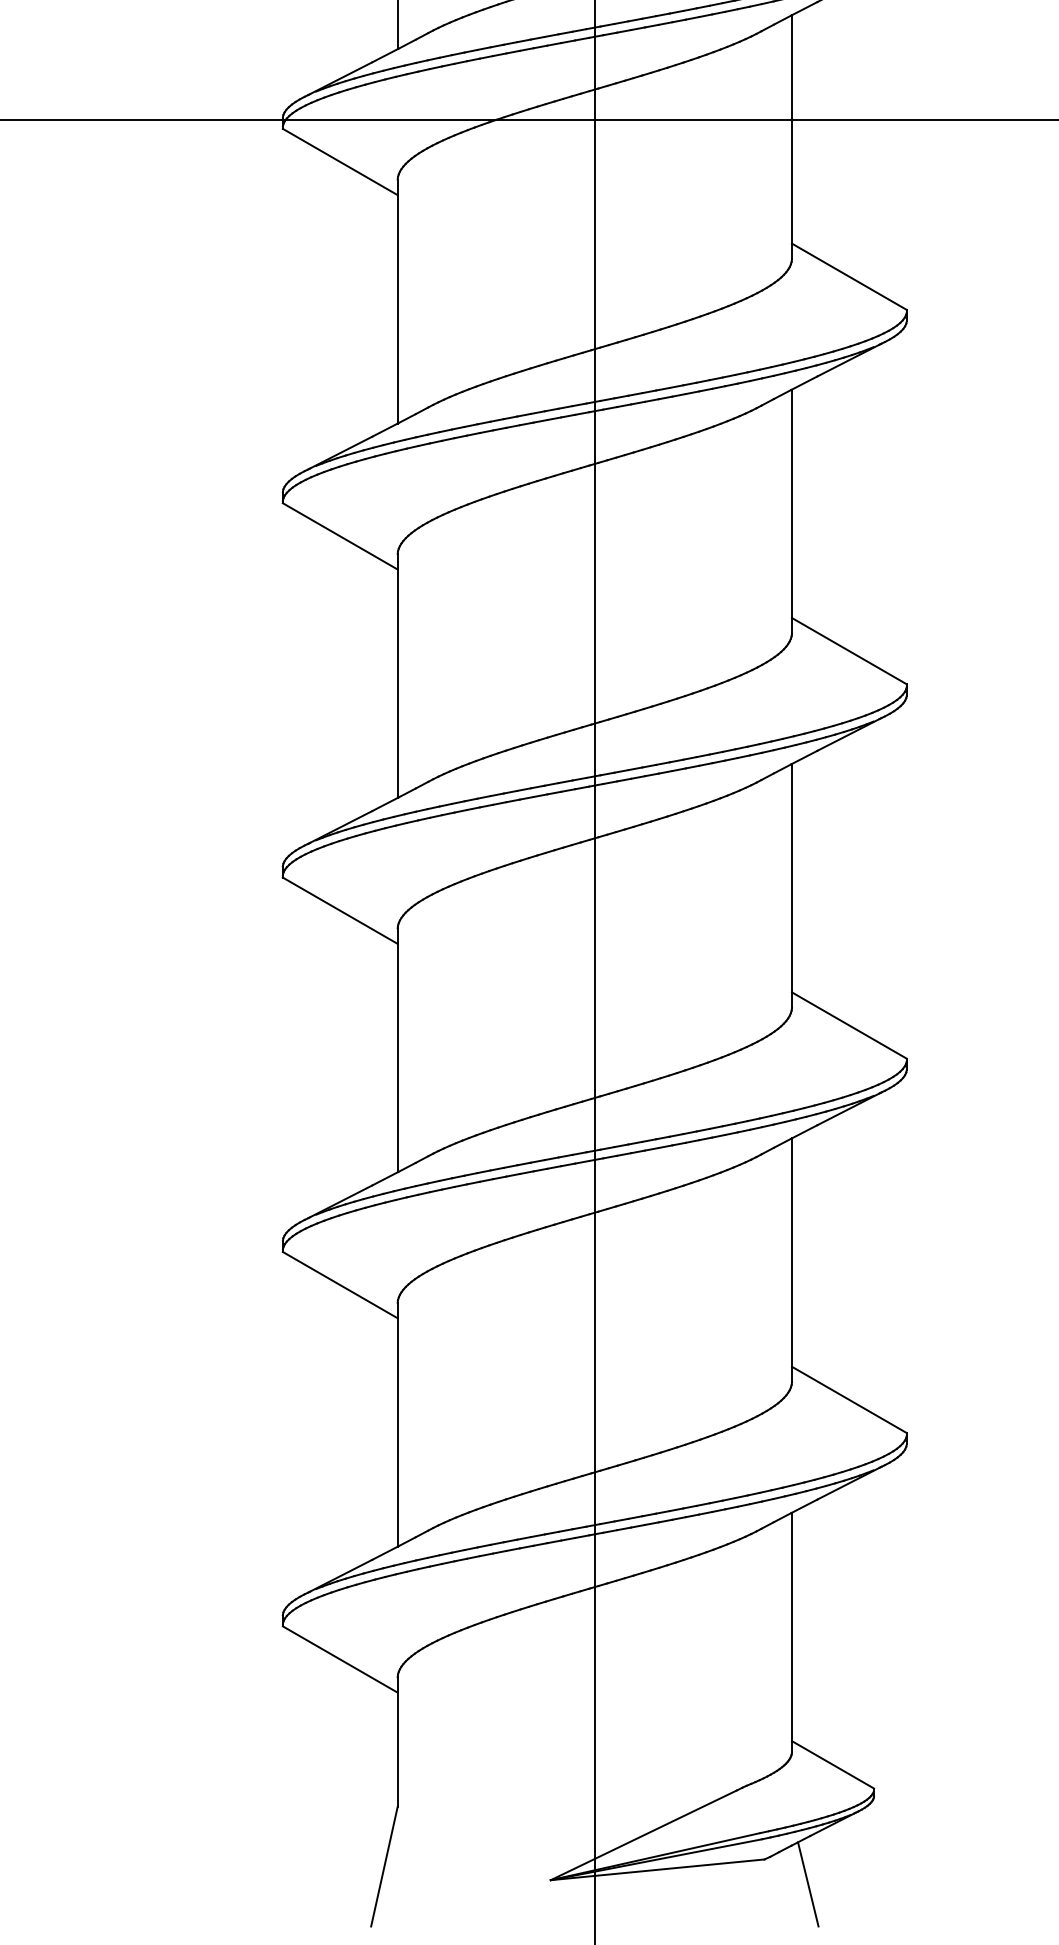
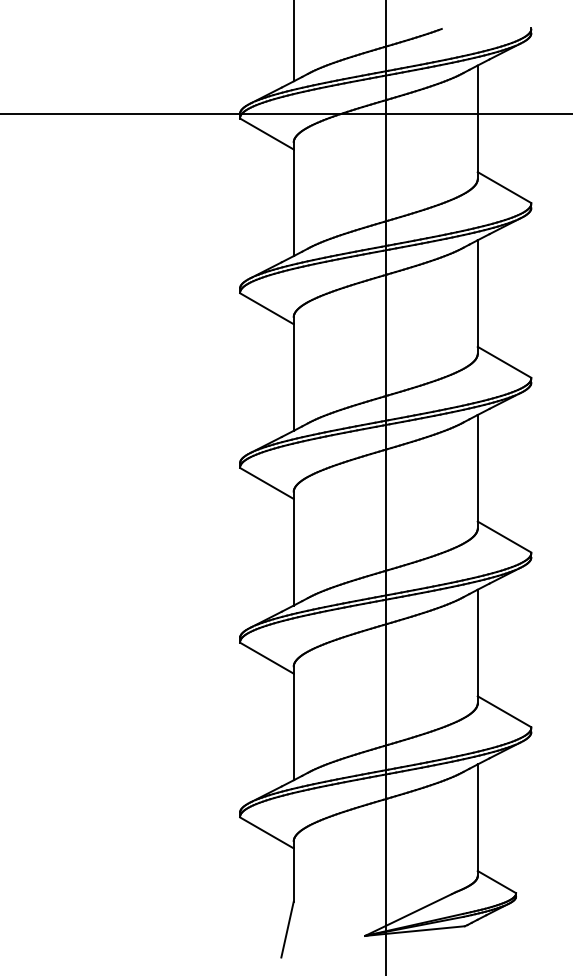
line: (808, 1883) -> (485, 937), removed

